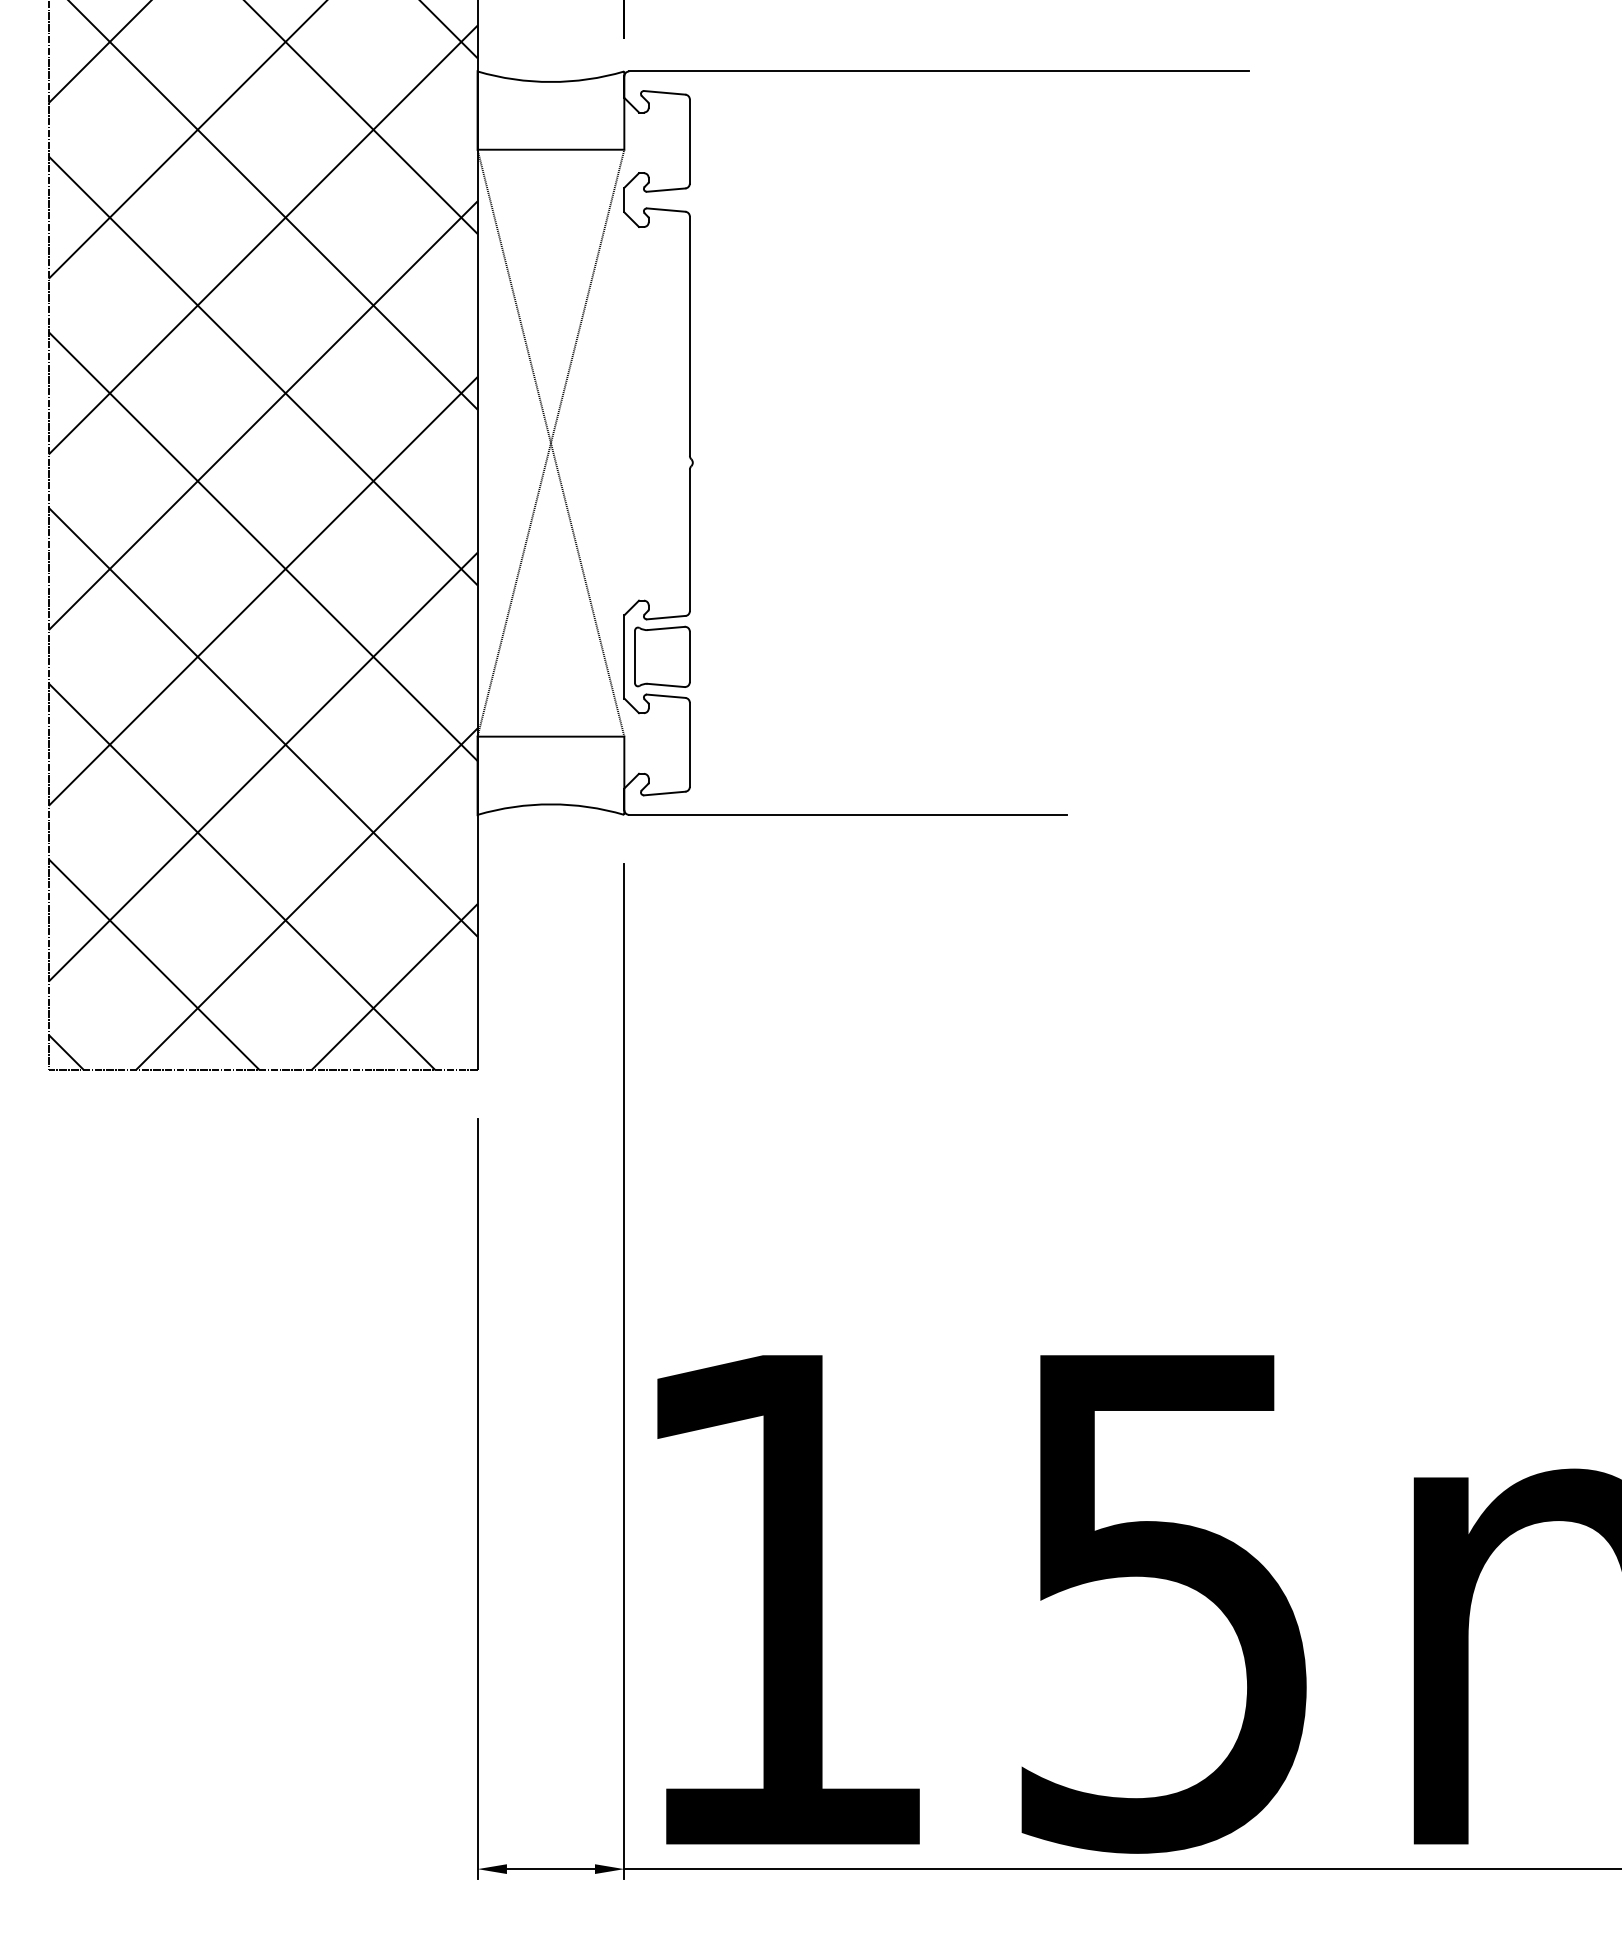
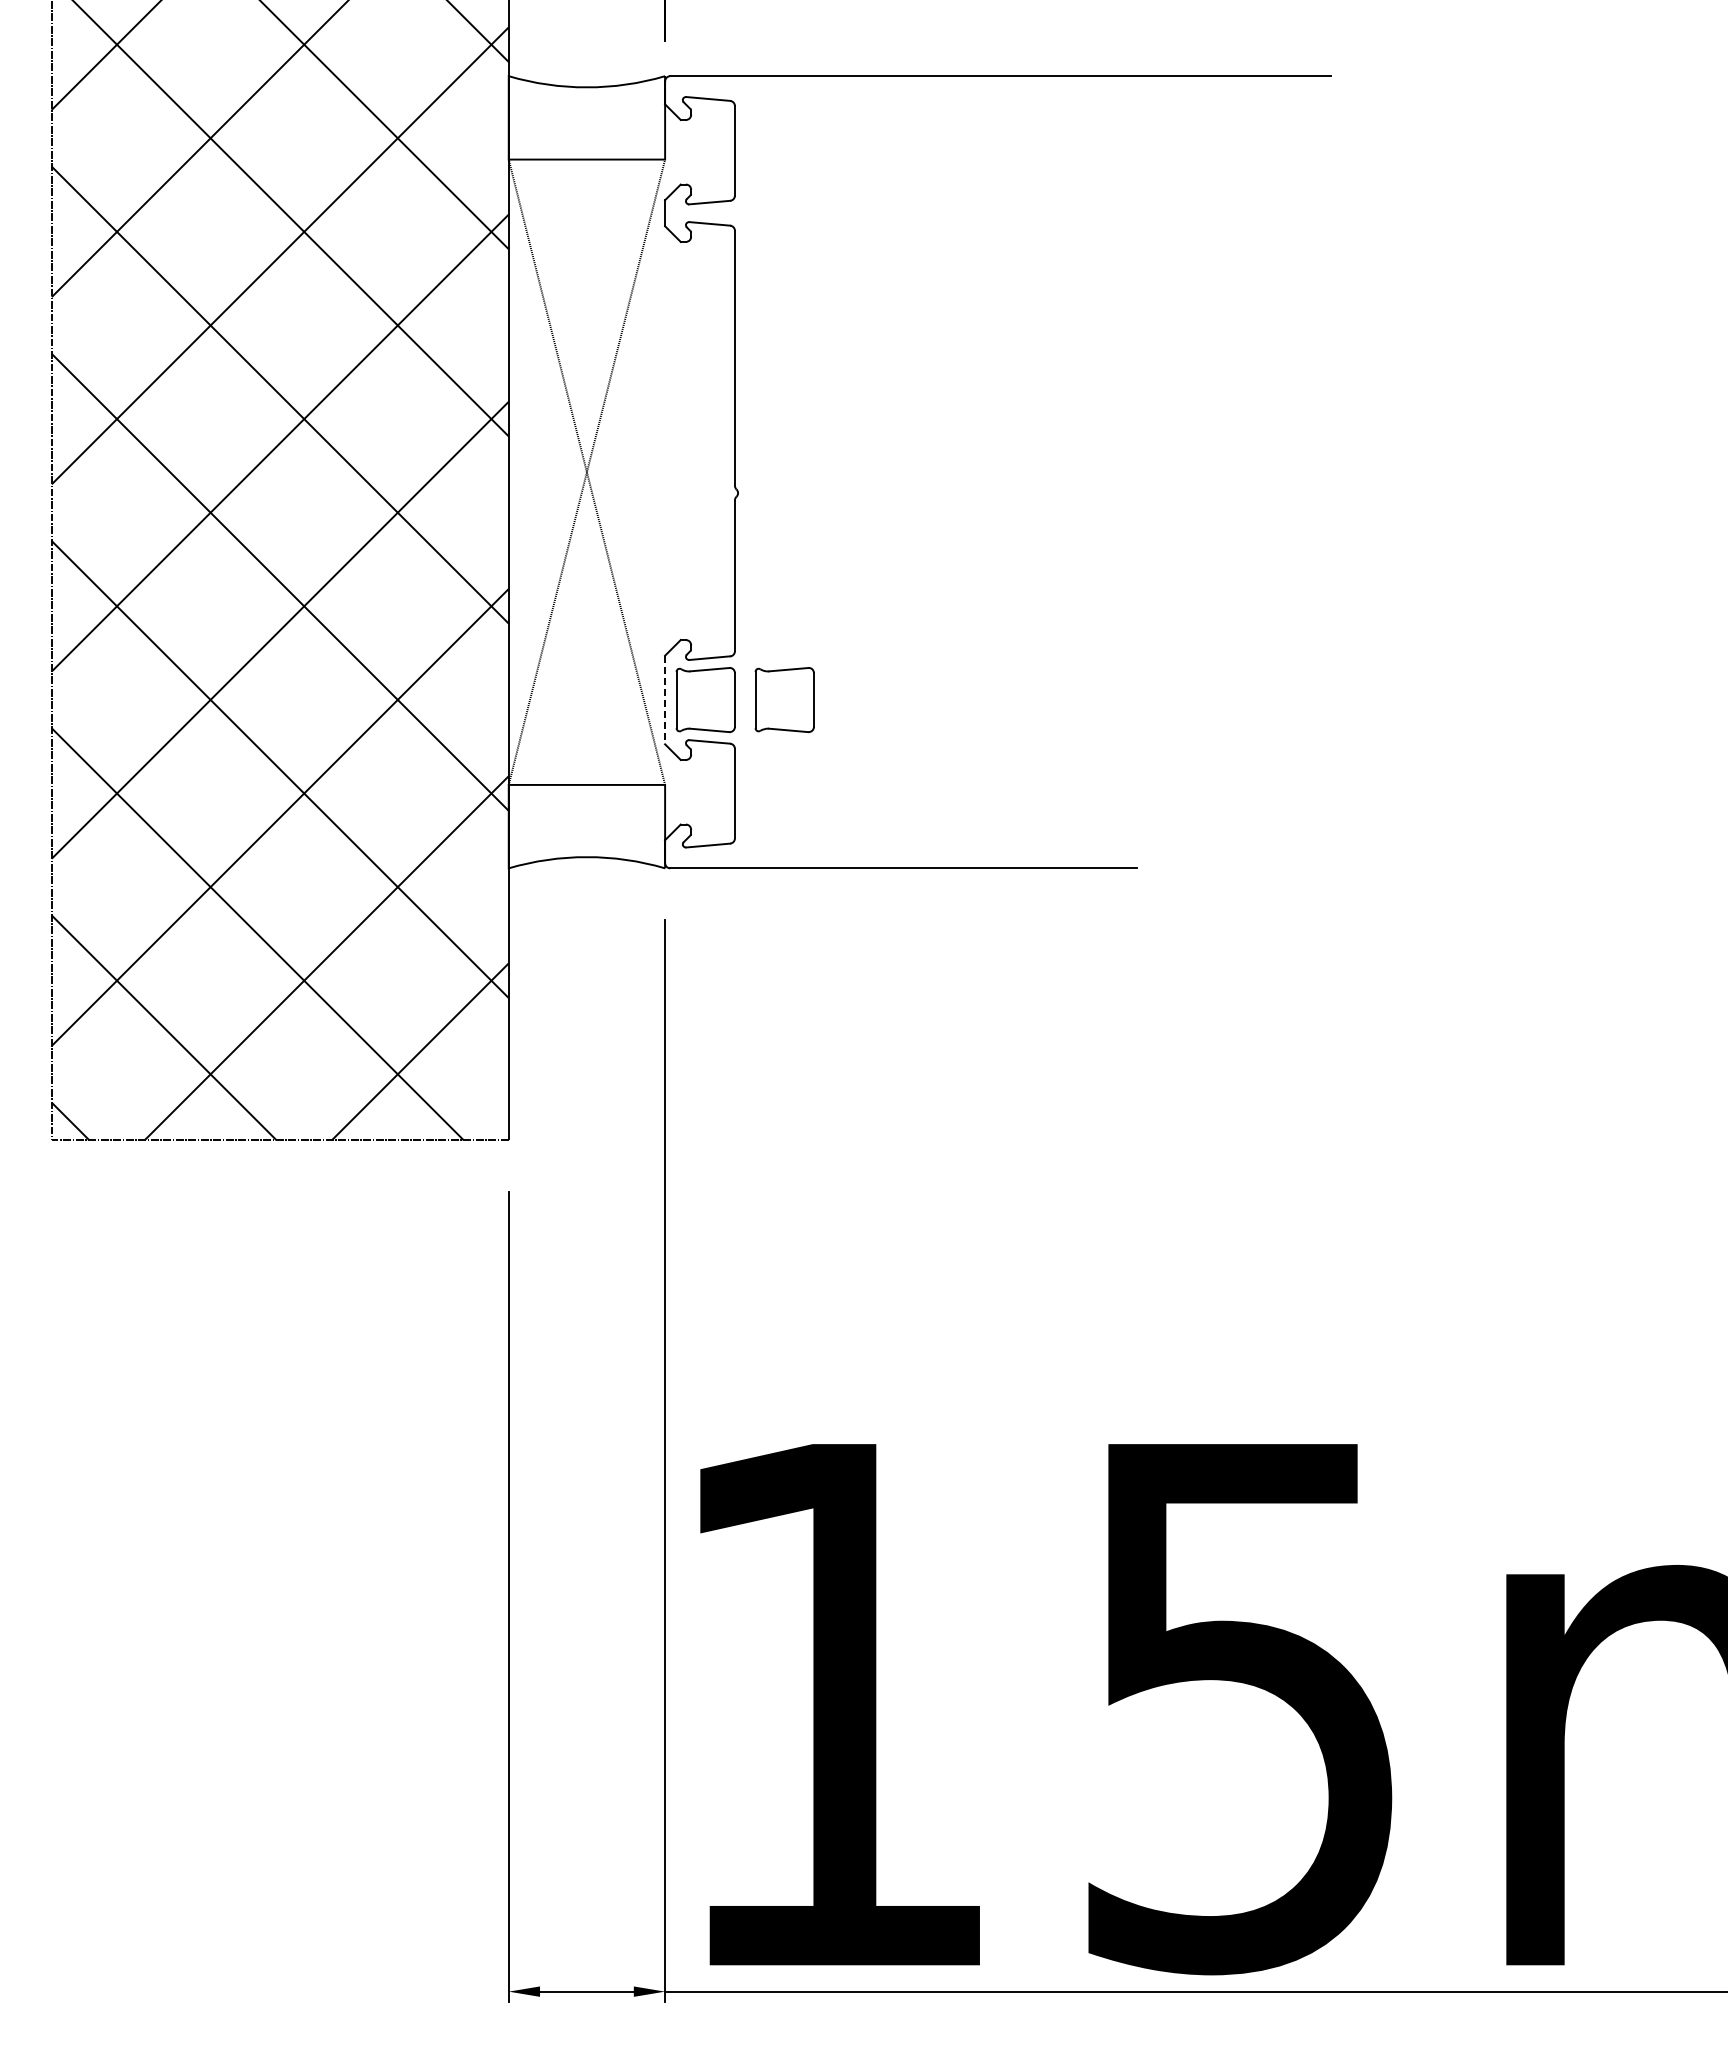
line: (624, 657) -> (665, 700), solid -> dashed
part: (736, 657) -> (784, 700), added

